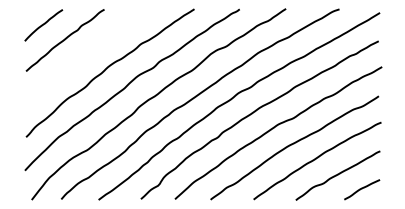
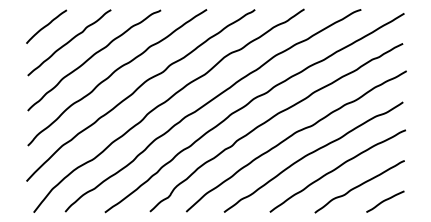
curve: (86, 54) -> (92, 57), added

